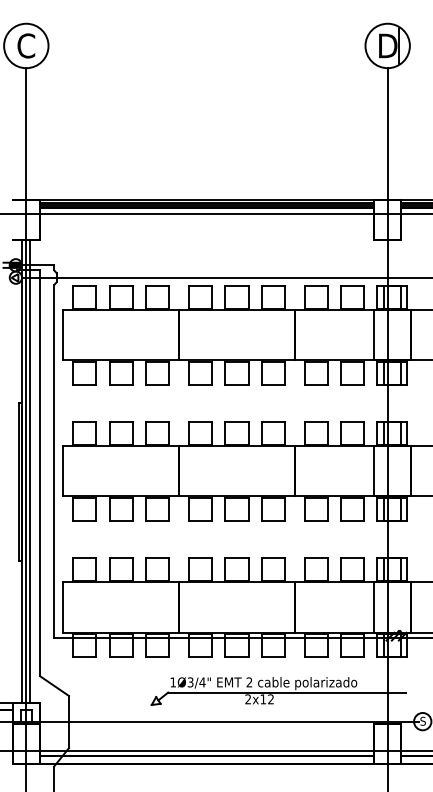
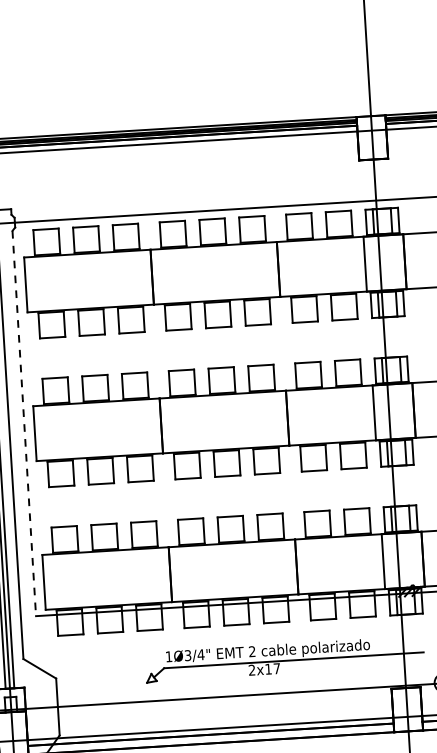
line: (54, 462) -> (24, 424), solid -> dashed
text: (270, 699) -> (276, 668), 2x12 -> 2x17

